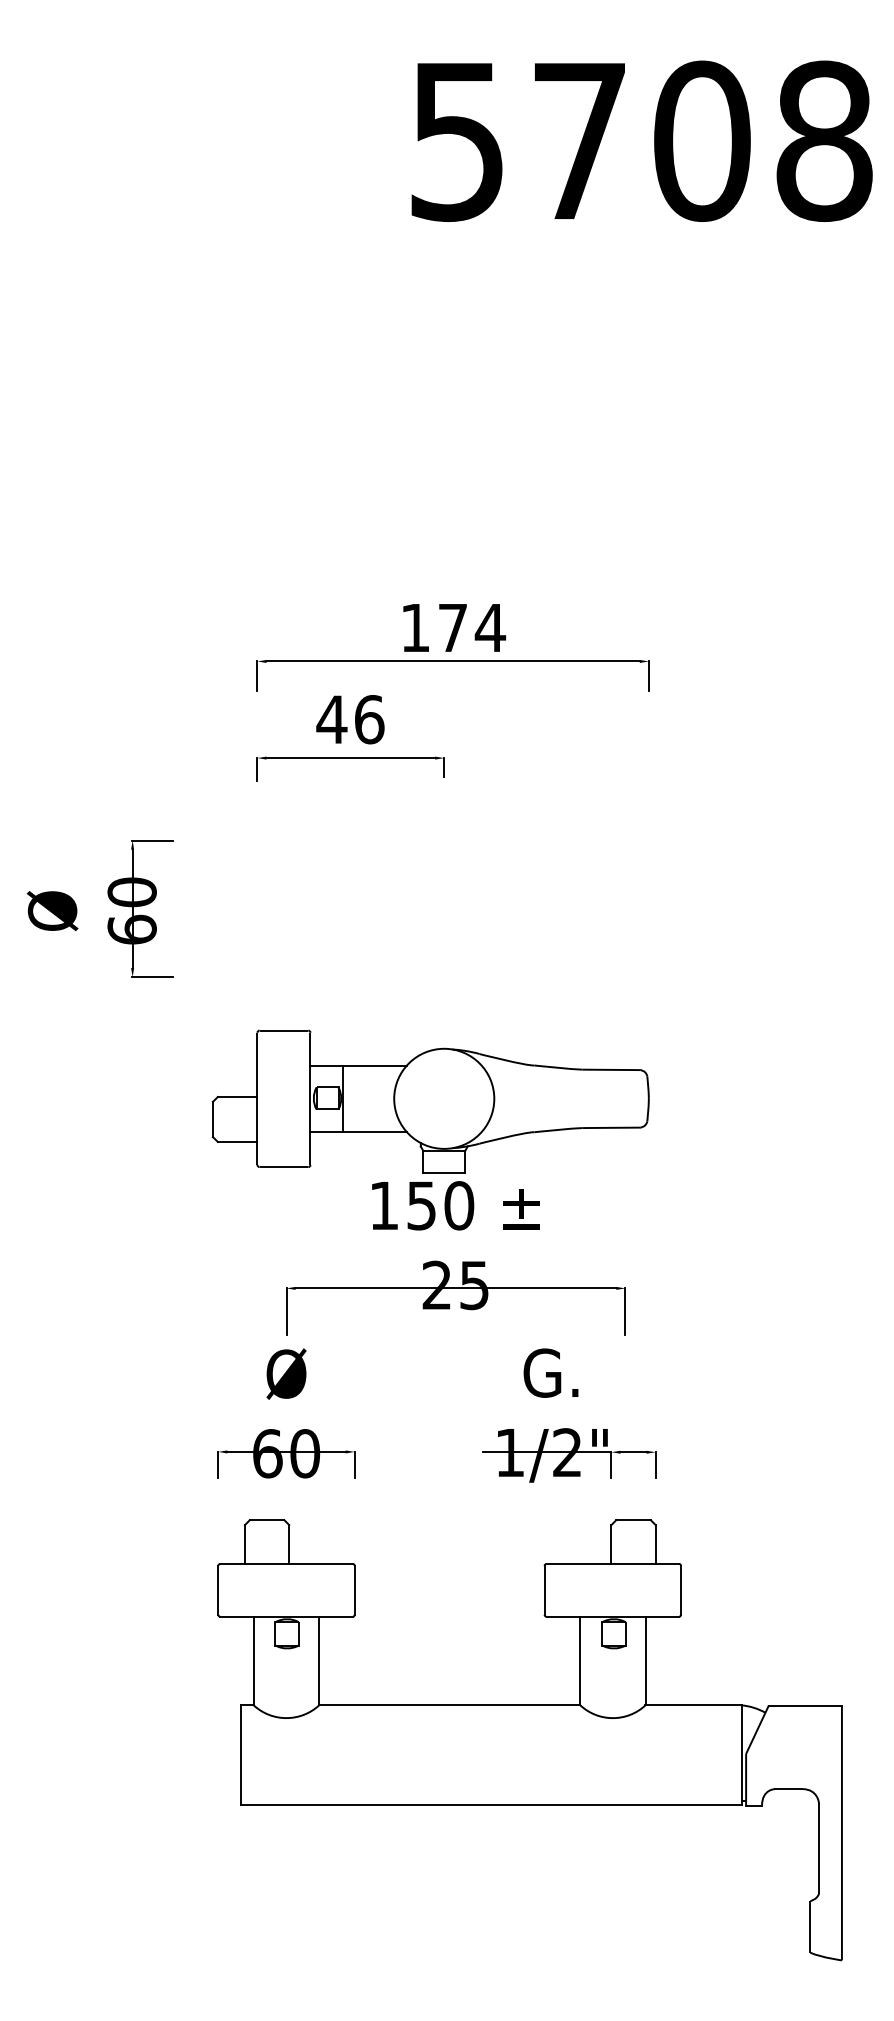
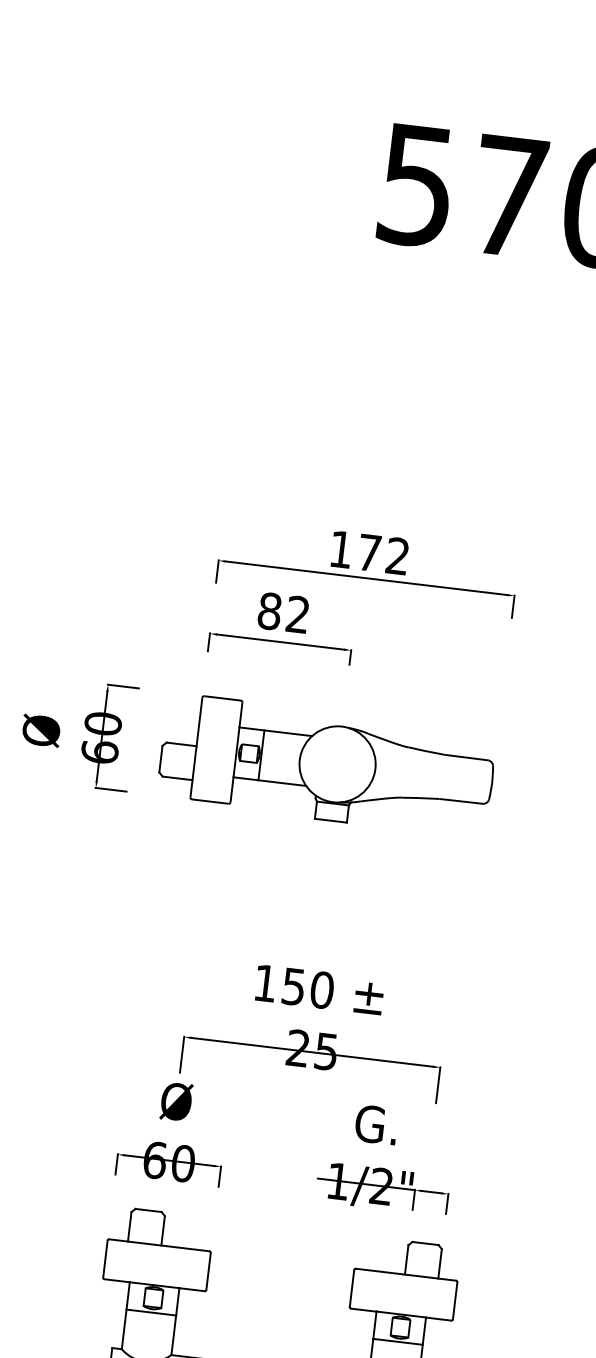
text: (490, 627) -> (397, 555), 174 -> 172
text: (350, 719) -> (283, 612), 46 -> 82
part: (430, 1101) -> (326, 765), moved
line: (286, 1652) -> (151, 1312), added
line: (612, 1652) -> (397, 1341), added

